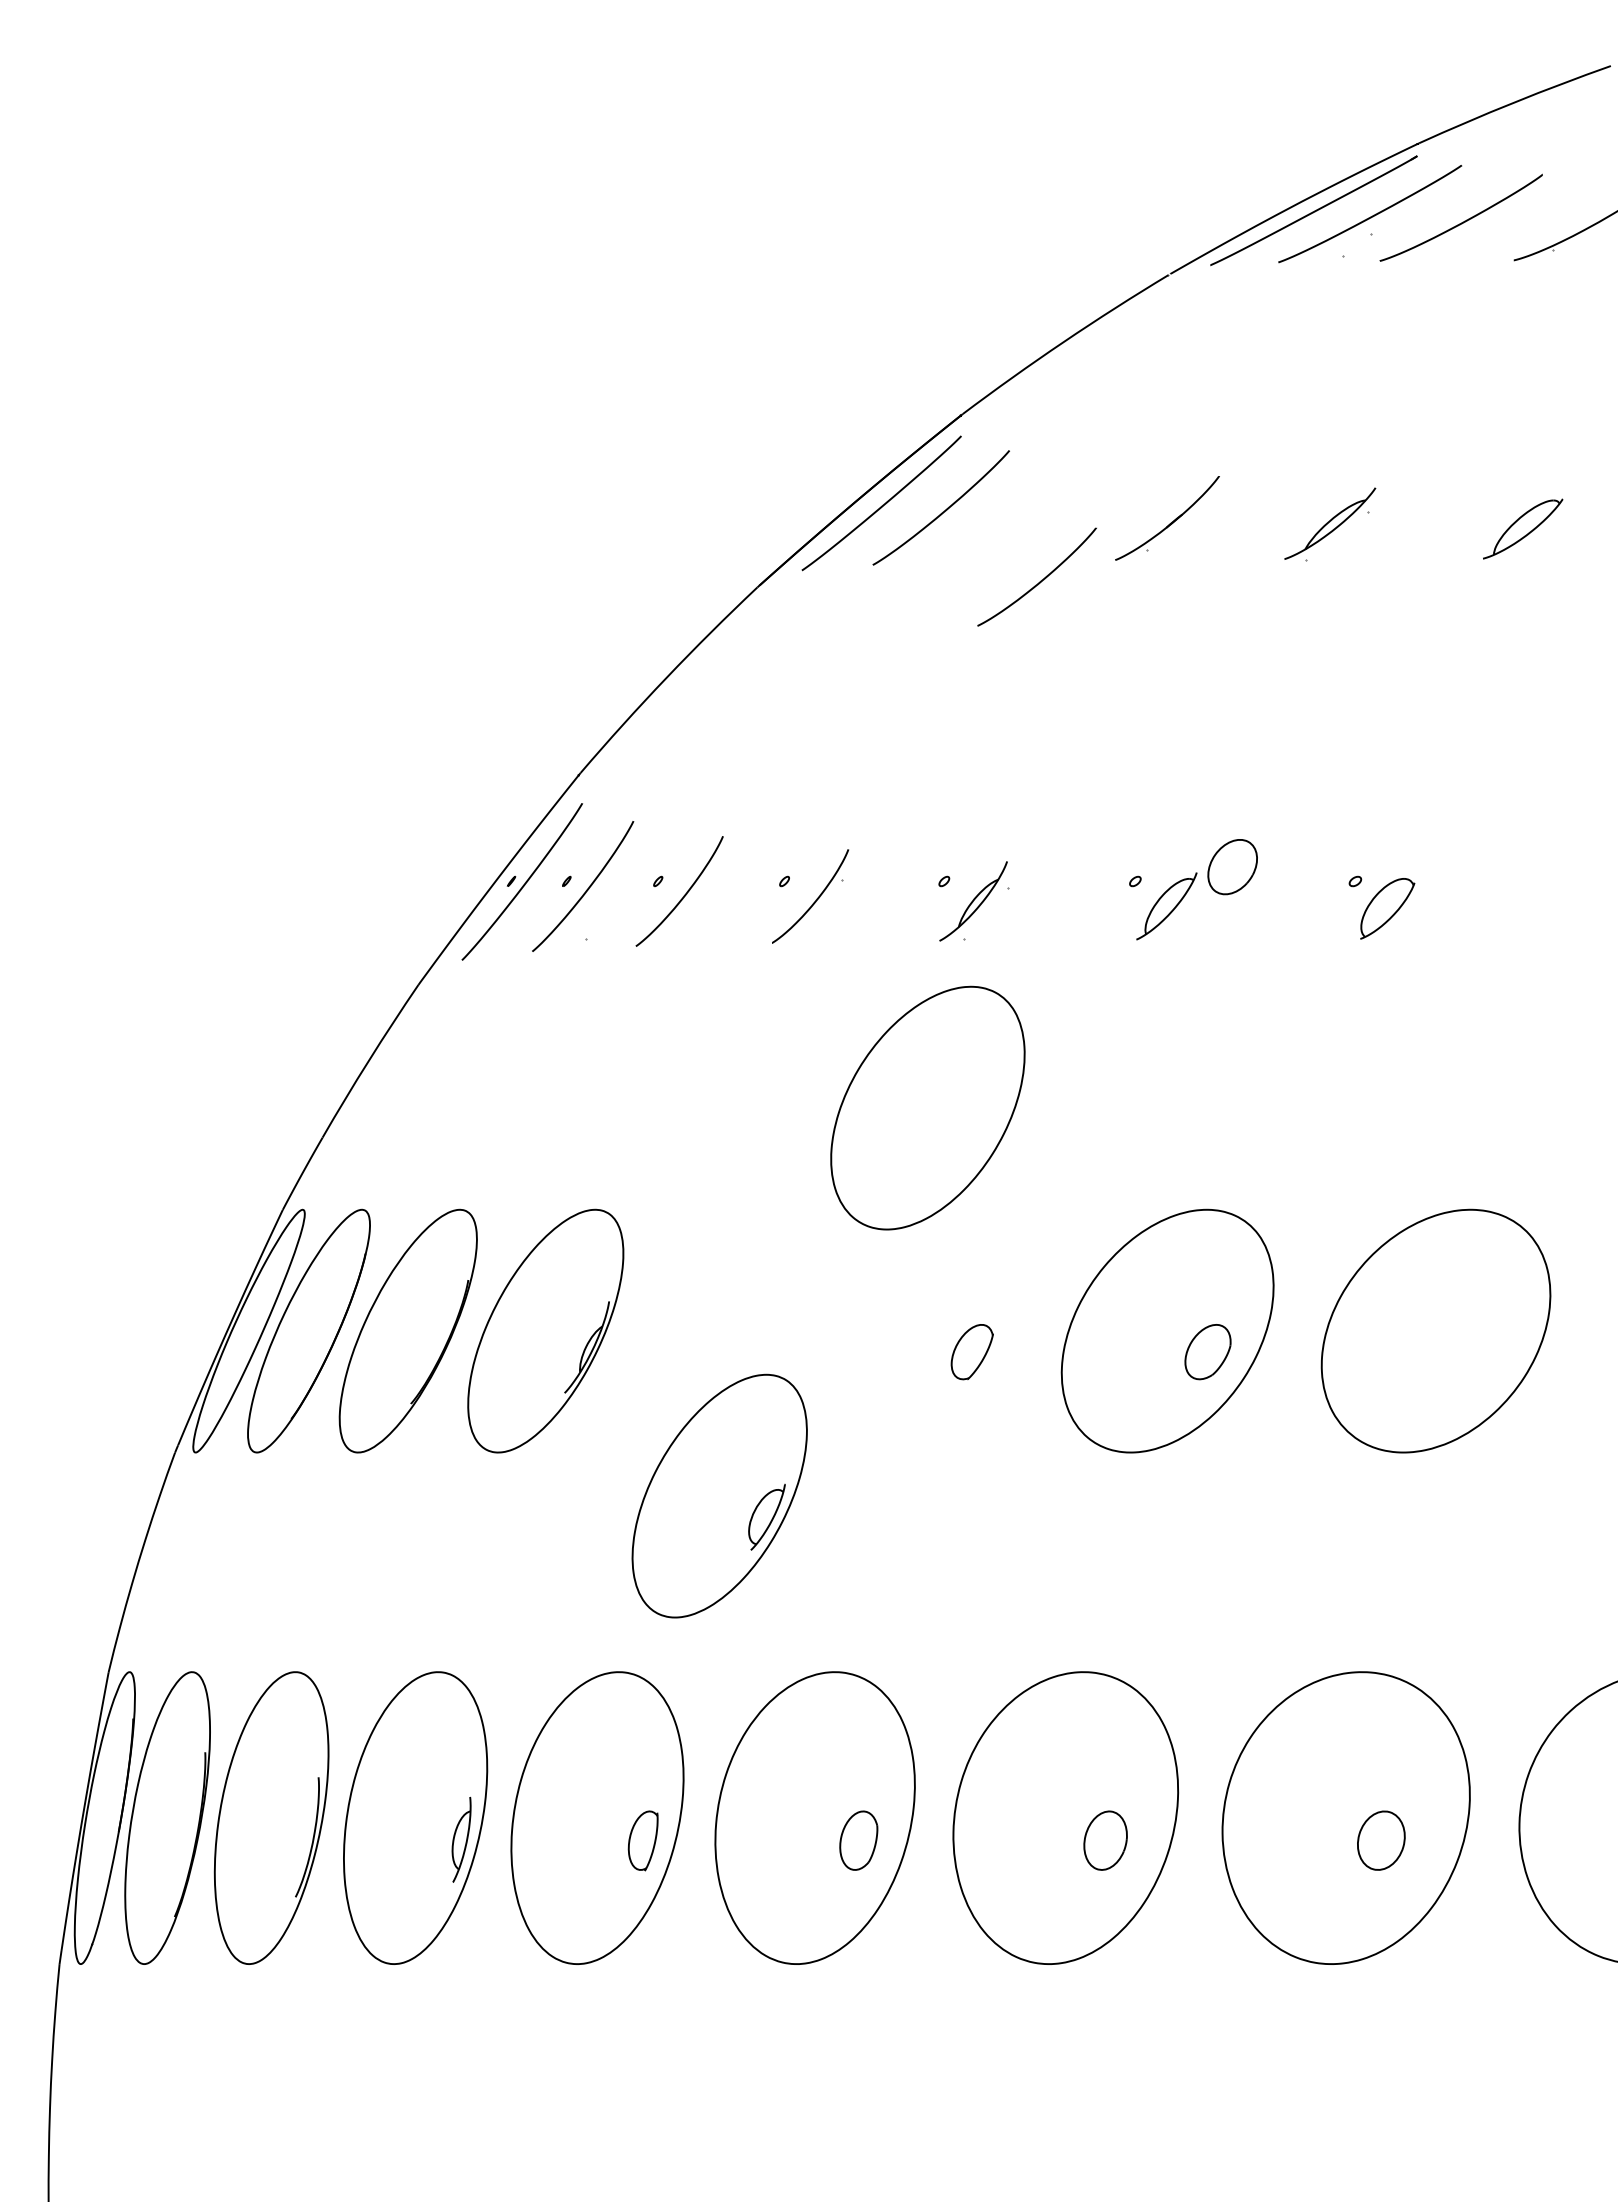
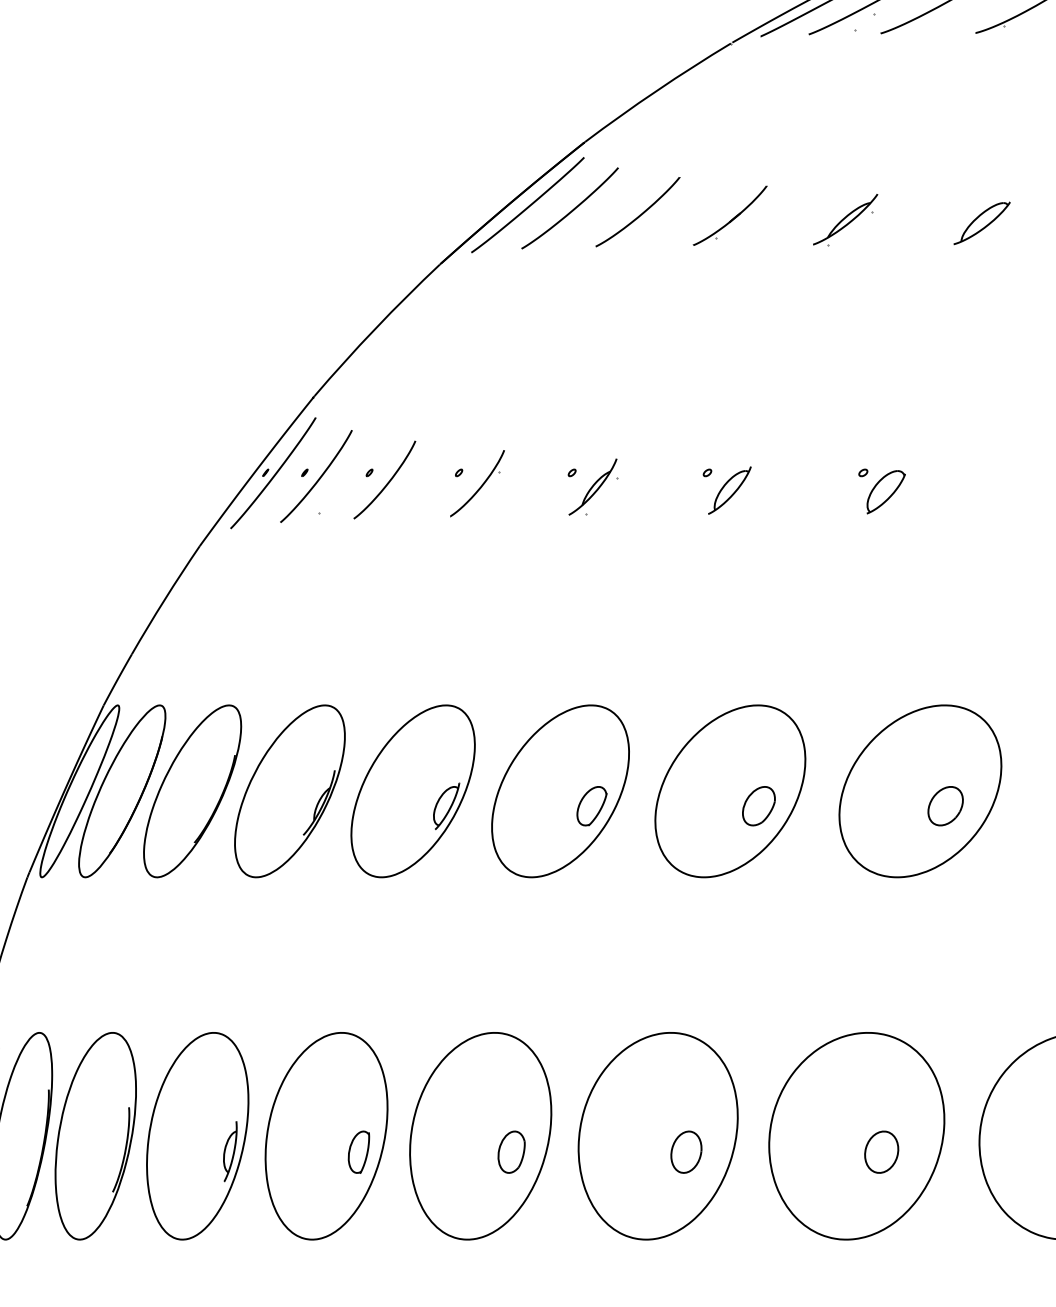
curve: (1040, 580) -> (640, 214), moved
part: (1232, 867) -> (945, 806), moved
part: (927, 1107) -> (560, 790), moved
part: (719, 1495) -> (412, 790), moved

